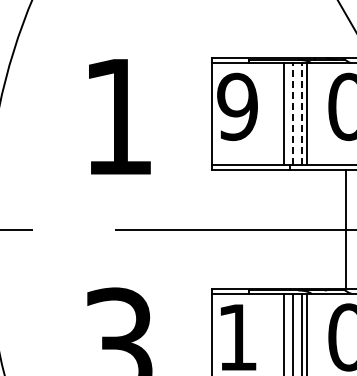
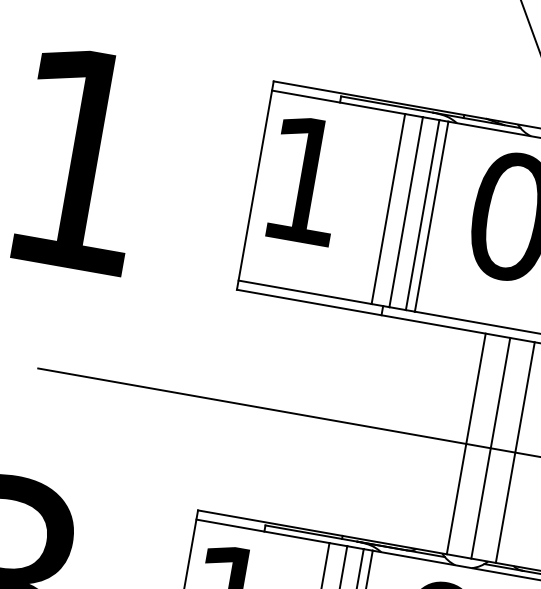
text: (237, 106) -> (304, 179), 9 -> 1
line: (293, 113) -> (406, 210), dashed -> solid
line: (302, 113) -> (423, 213), dashed -> solid

